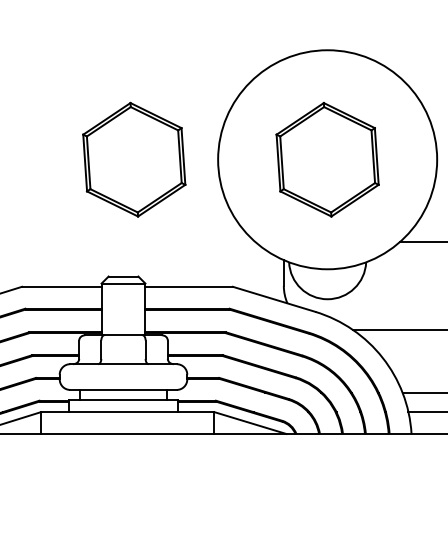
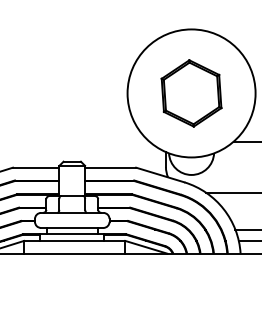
part: (134, 159) -> (78, 93), removed

